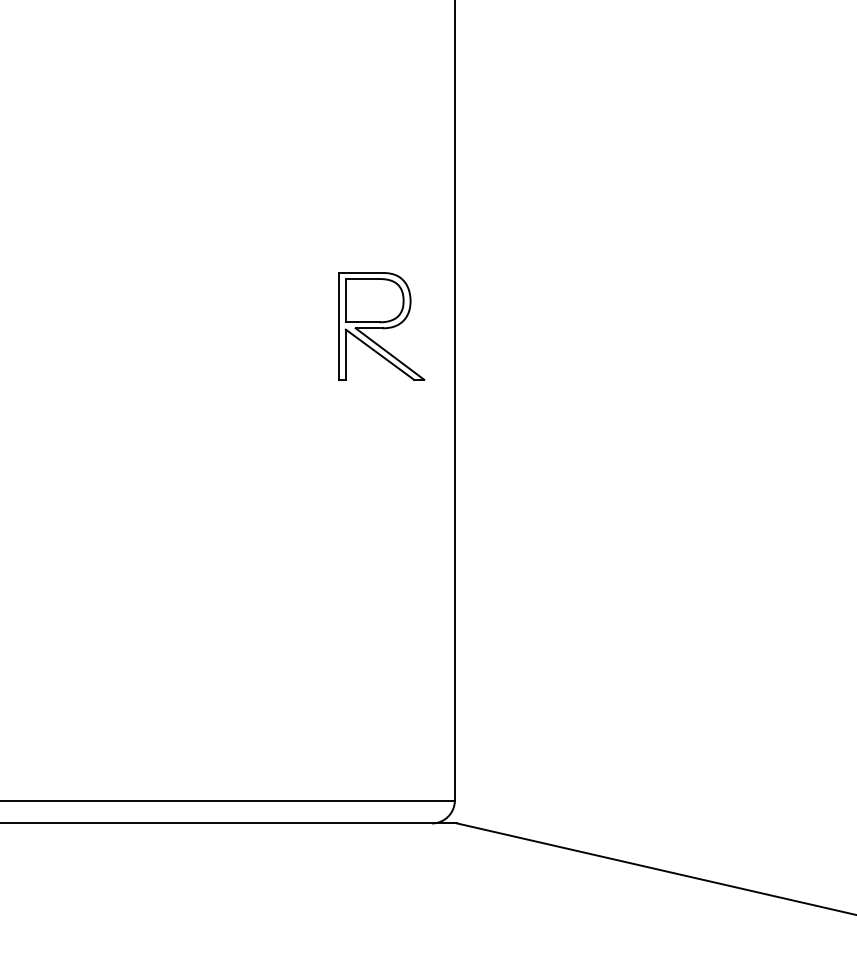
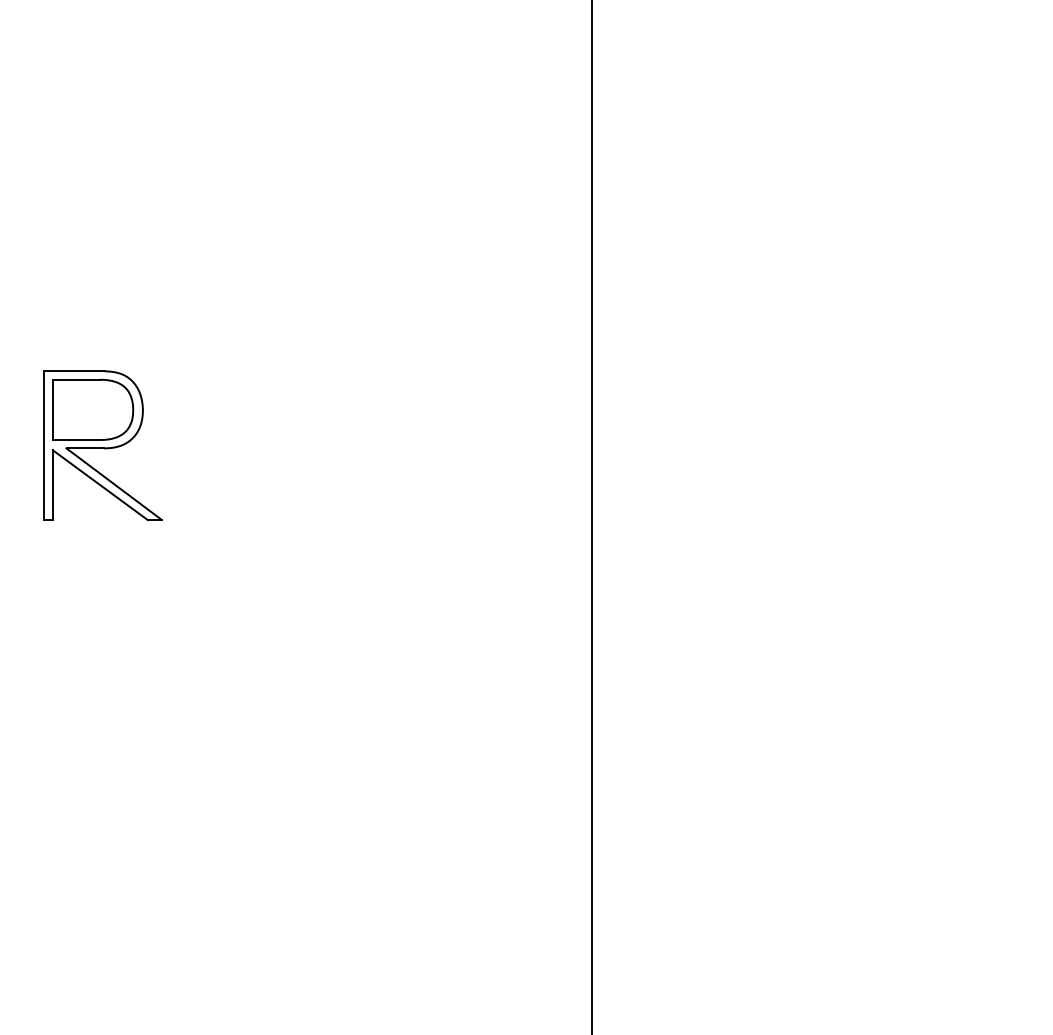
part: (381, 326) -> (102, 445), moved

